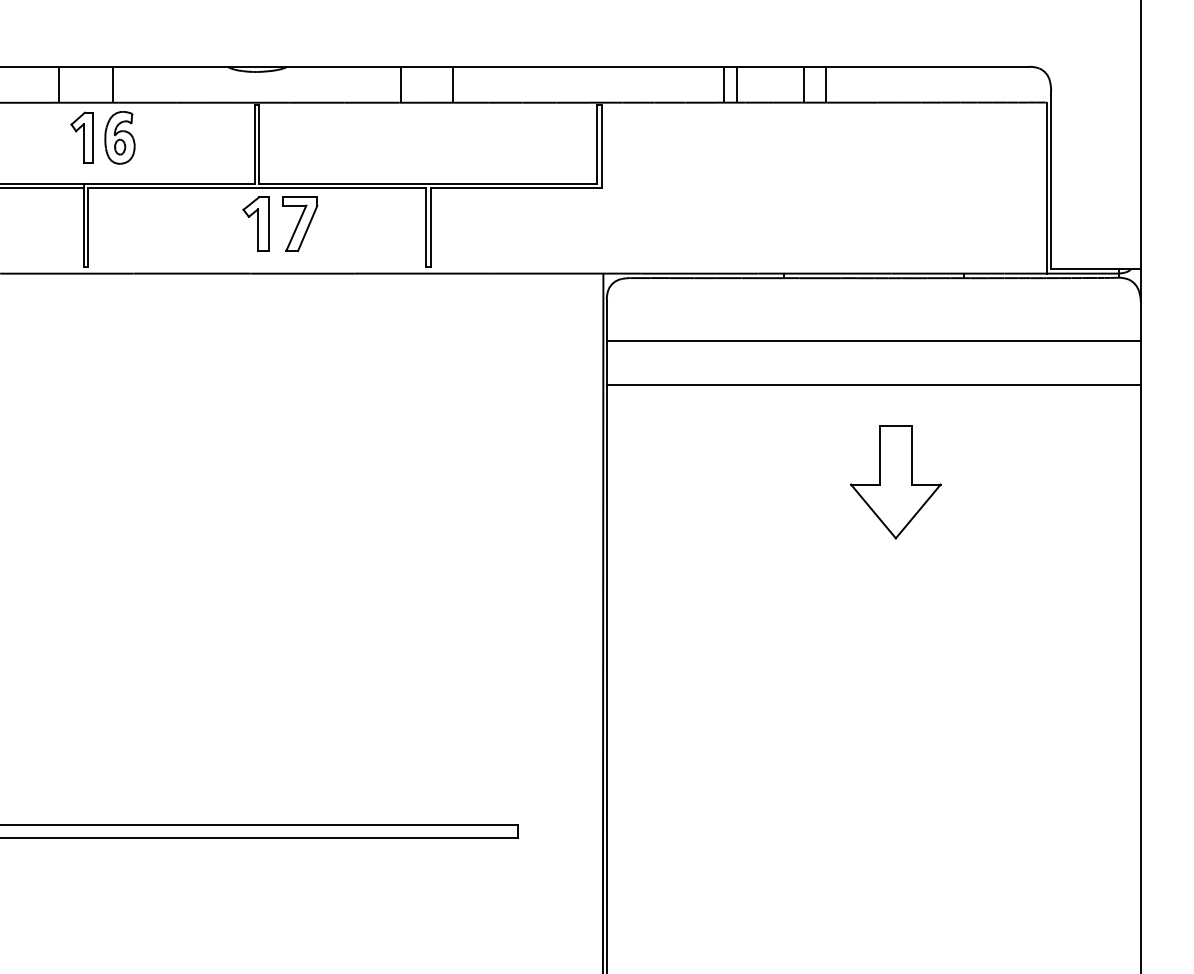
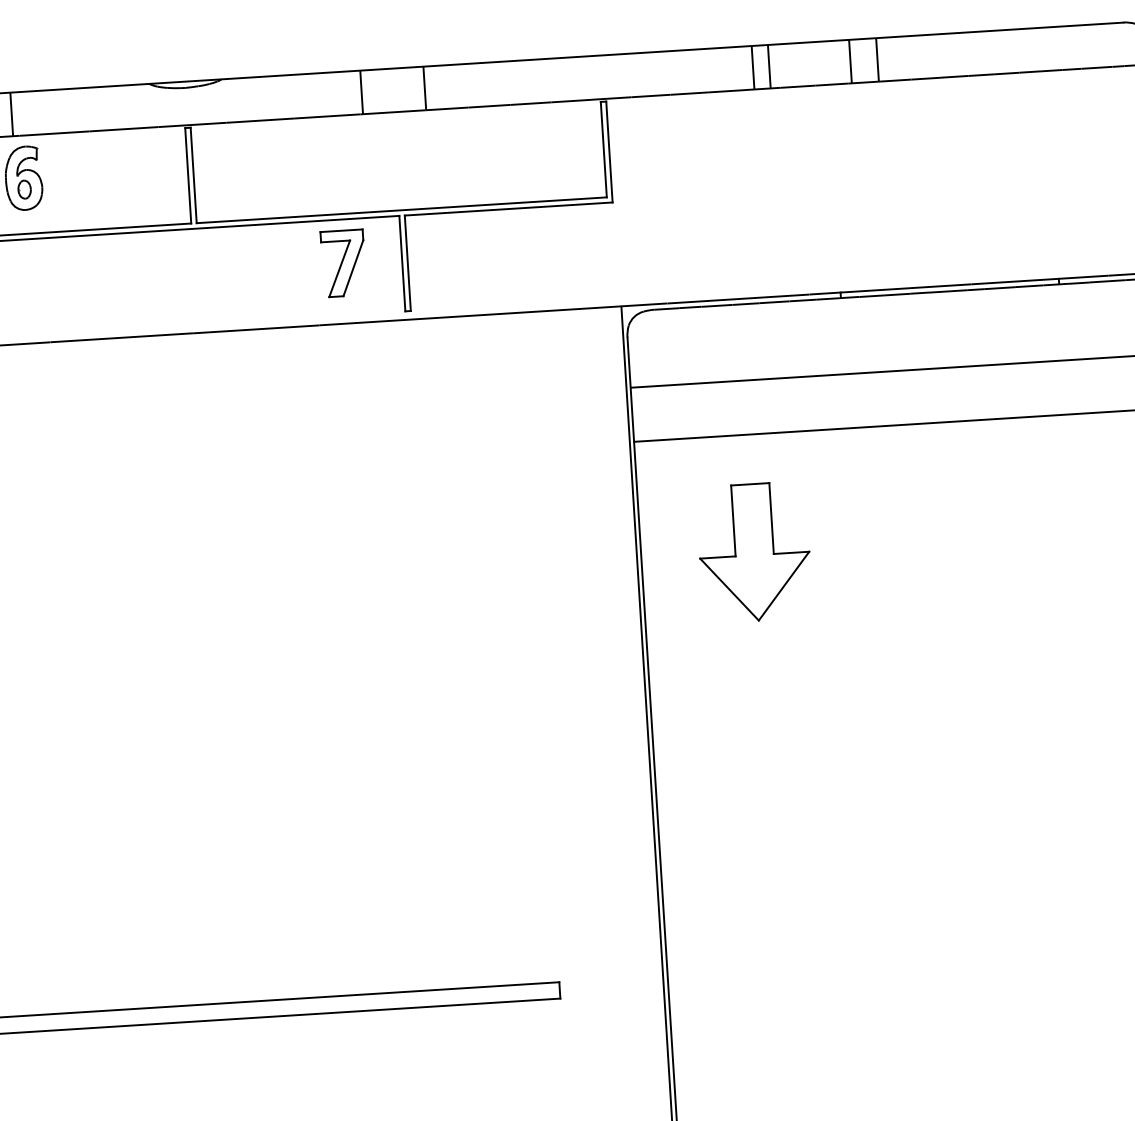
part: (255, 223) -> (194, 272), removed
part: (300, 223) -> (344, 262), moved
part: (895, 482) -> (754, 552), moved

